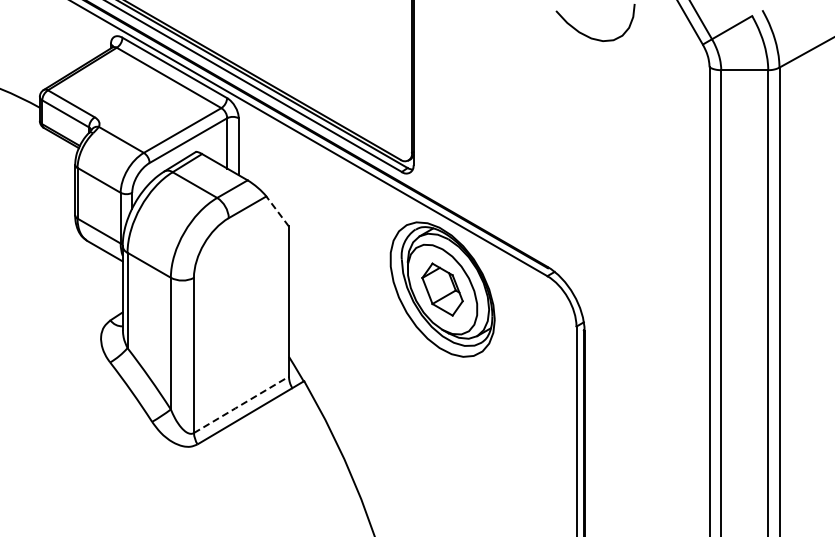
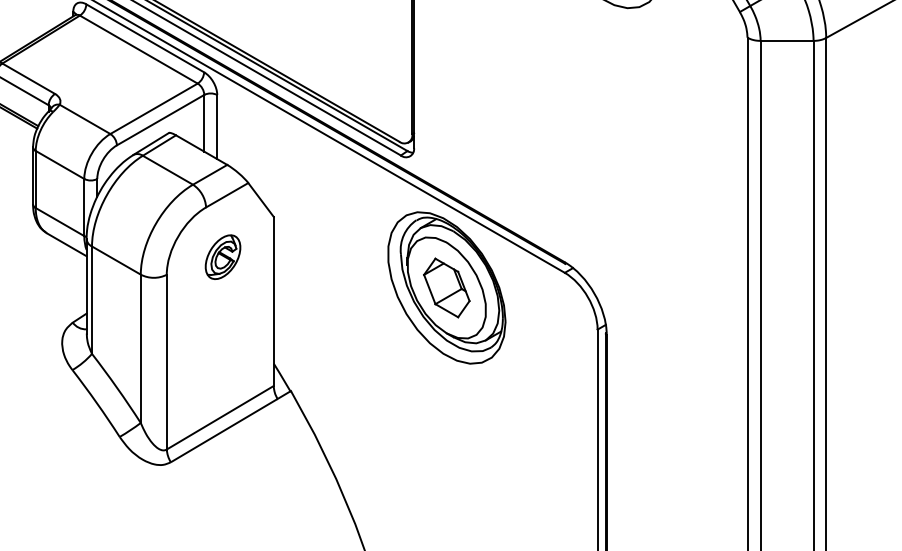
line: (277, 211) -> (260, 200), dashed -> solid
part: (243, 262) -> (222, 257), added
line: (241, 404) -> (220, 417), dashed -> solid

